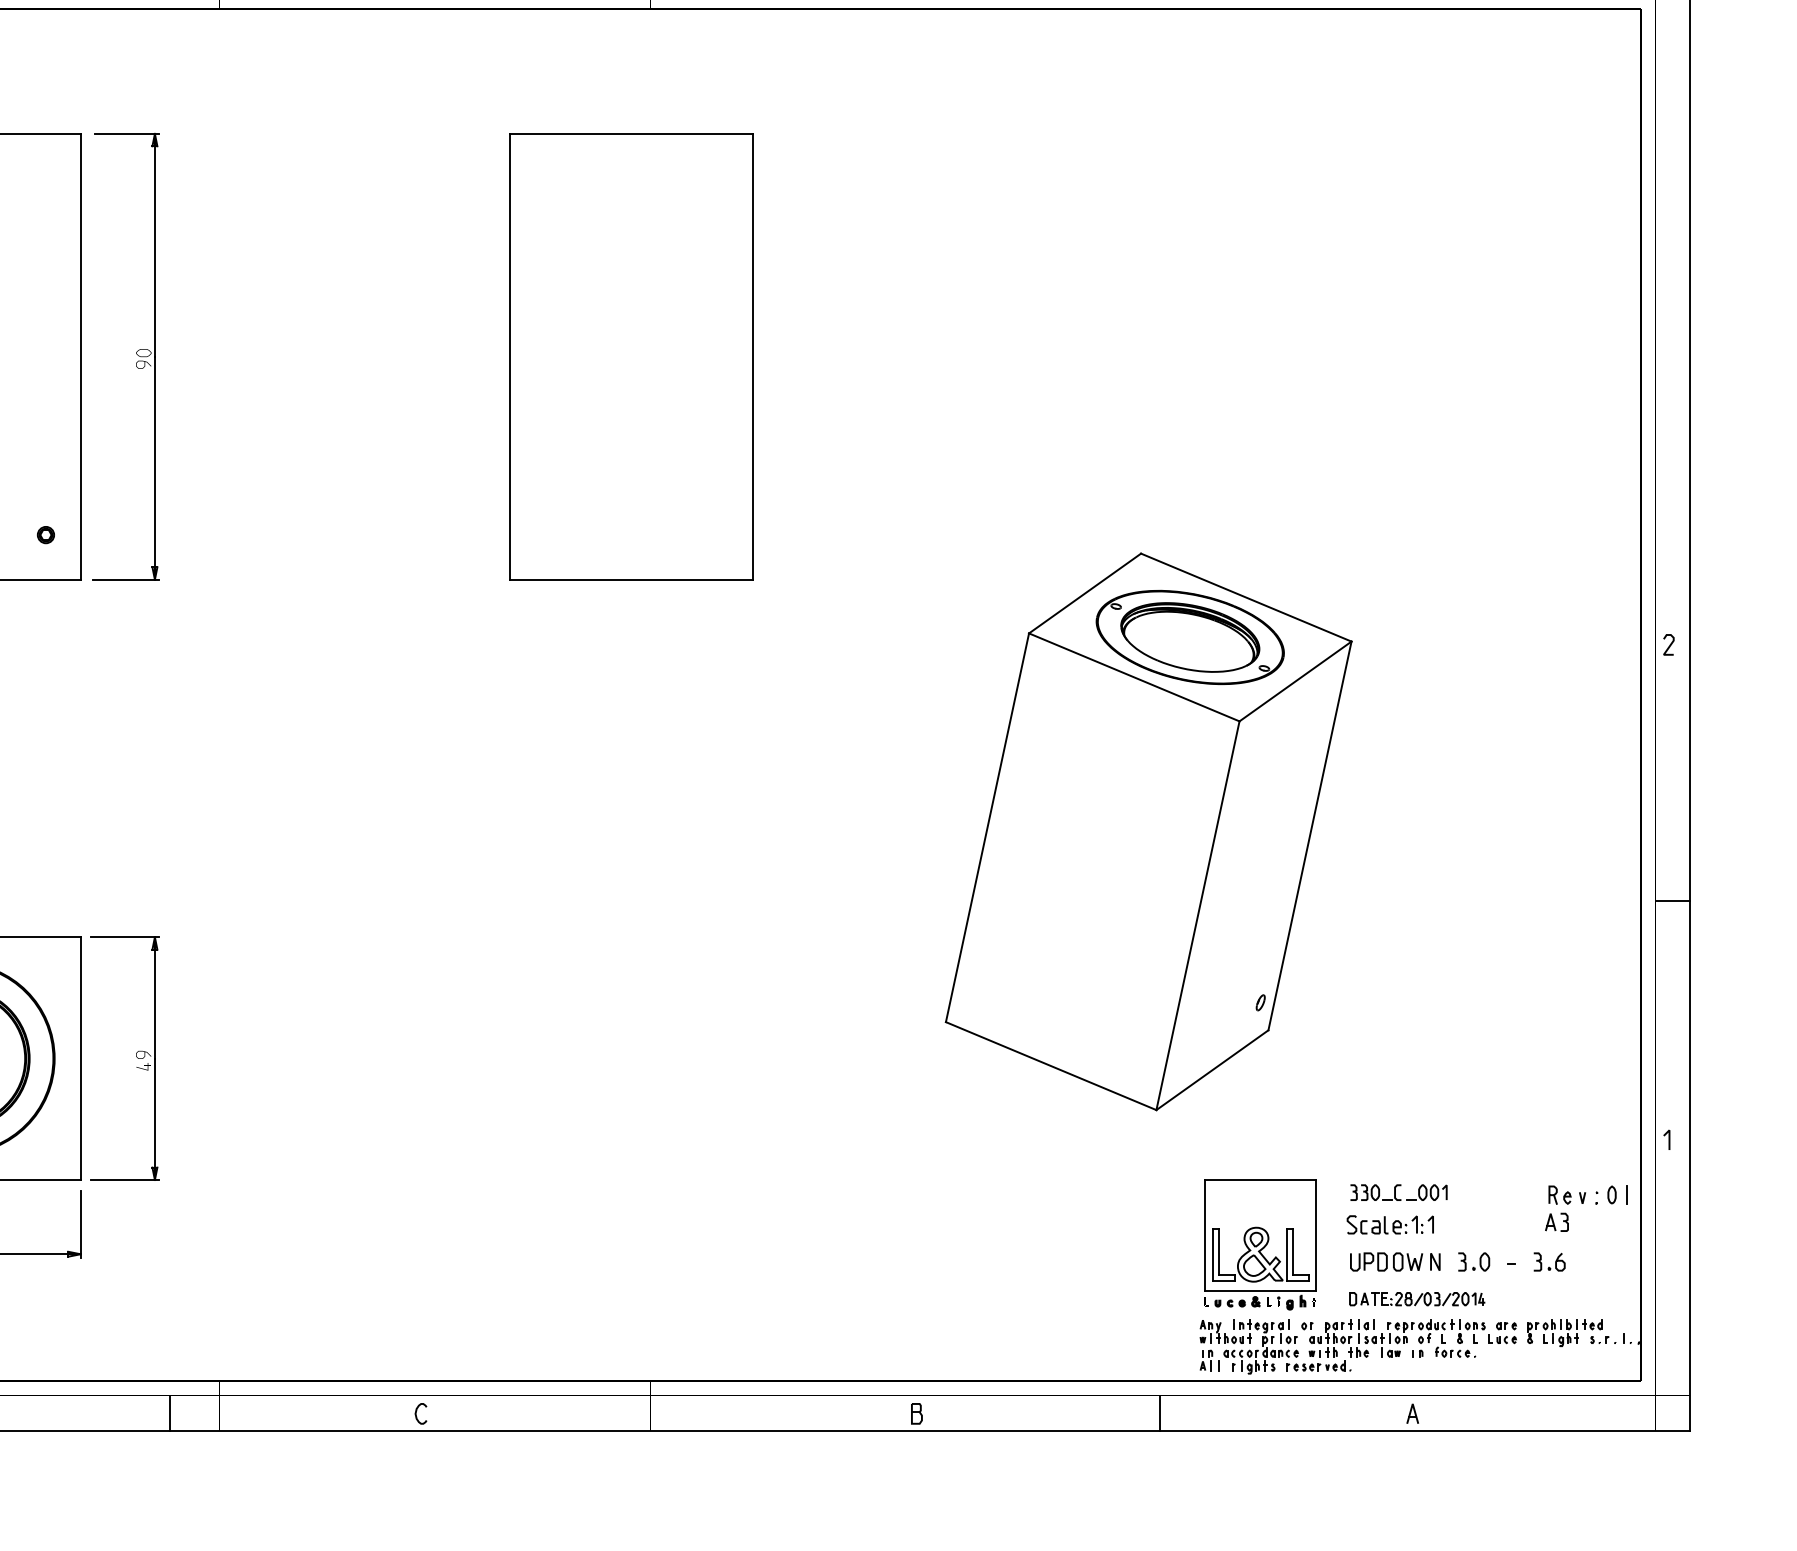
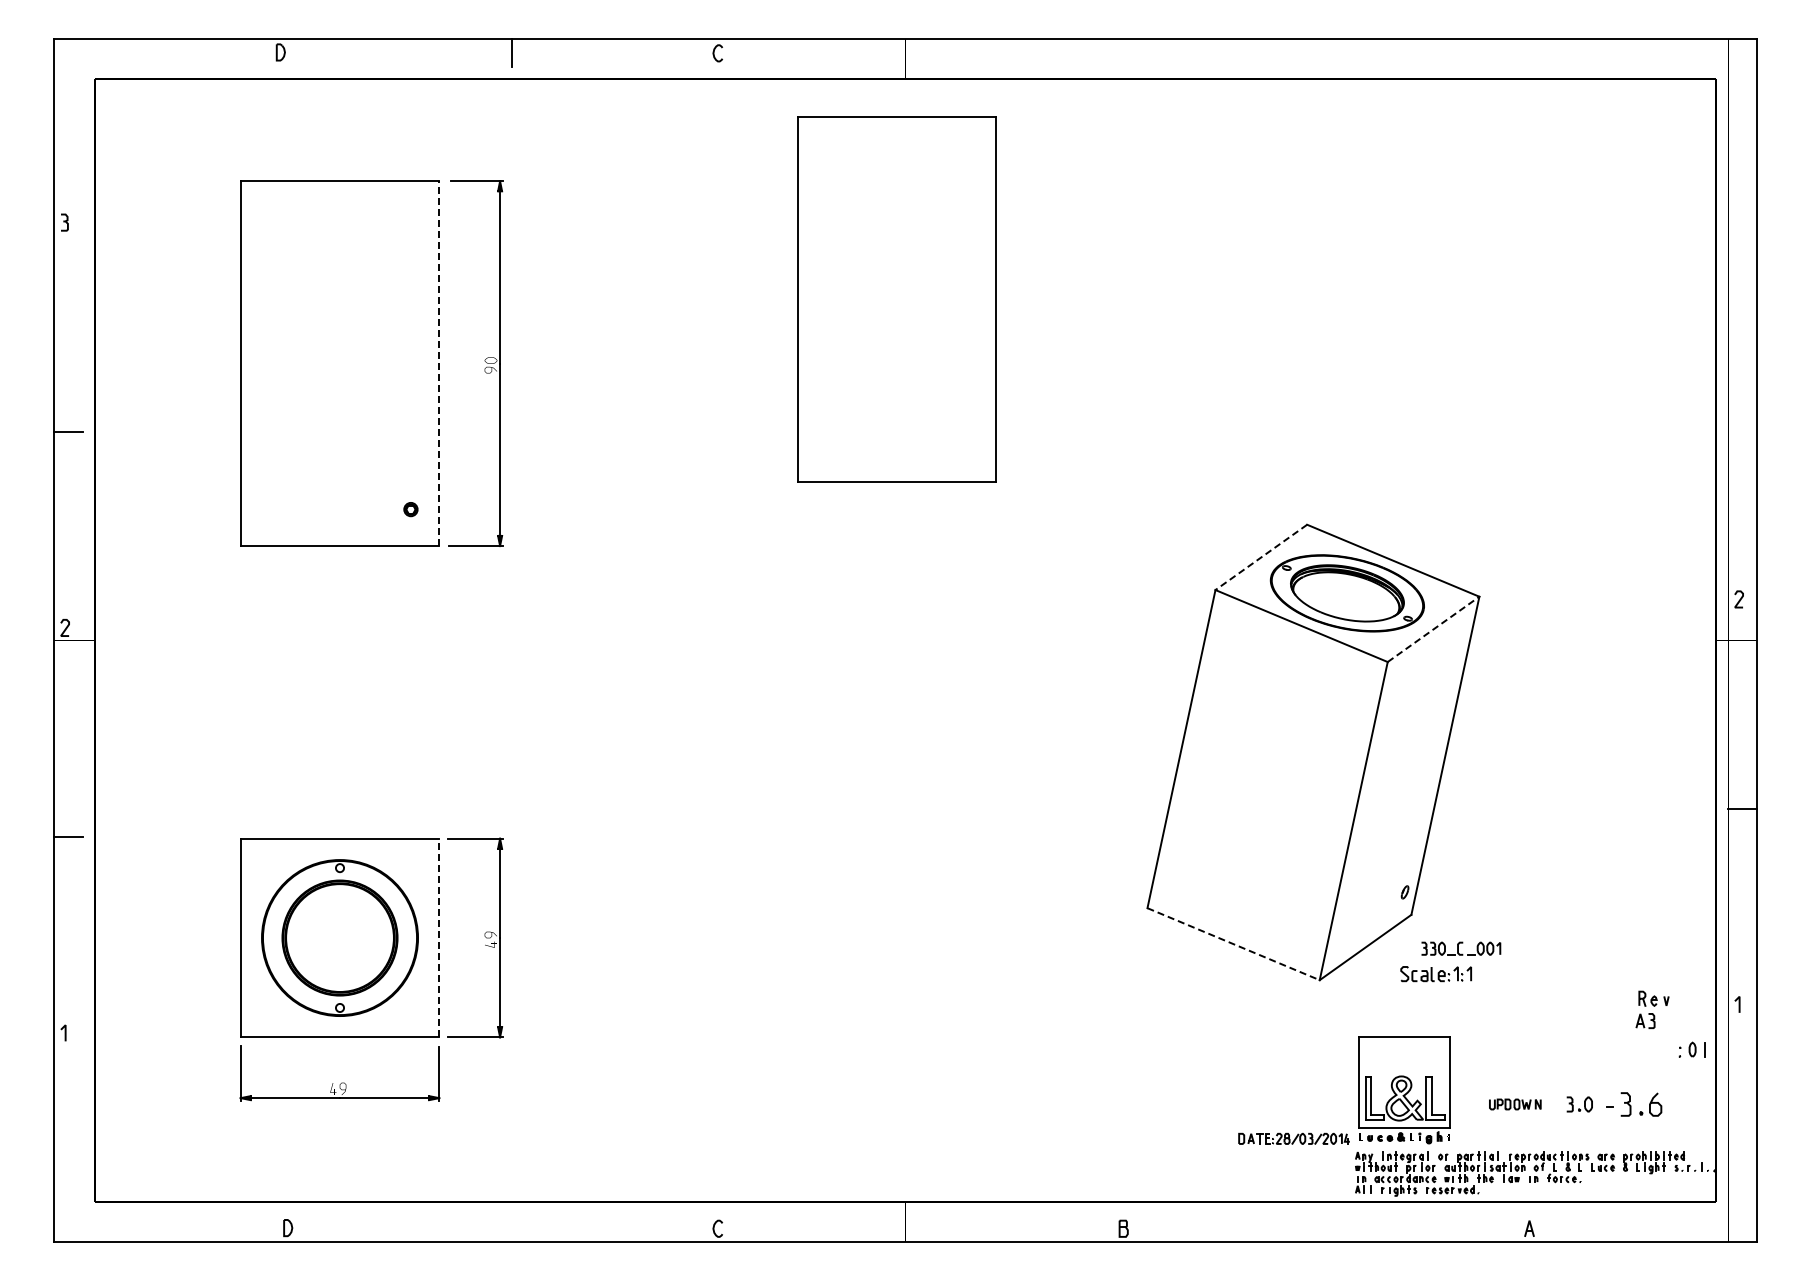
line: (80, 356) -> (439, 363), solid -> dashed
part: (630, 356) -> (896, 299), moved
line: (1084, 593) -> (1260, 557), solid -> dashed
line: (1295, 681) -> (1433, 629), solid -> dashed
line: (80, 1057) -> (439, 937), solid -> dashed
line: (1052, 1066) -> (1234, 944), solid -> dashed
part: (1399, 1192) -> (1461, 948), moved
part: (1565, 1208) -> (1652, 1009), moved
part: (1389, 1225) -> (1435, 974), moved
part: (1395, 1262) -> (1515, 1104), size x0.7
part: (1549, 1262) -> (1641, 1104), size x1.6
part: (1416, 1298) -> (1293, 1138), moved
line: (170, 1413) -> (512, 1228), removed
line: (1159, 1413) -> (1322, 1228), removed

